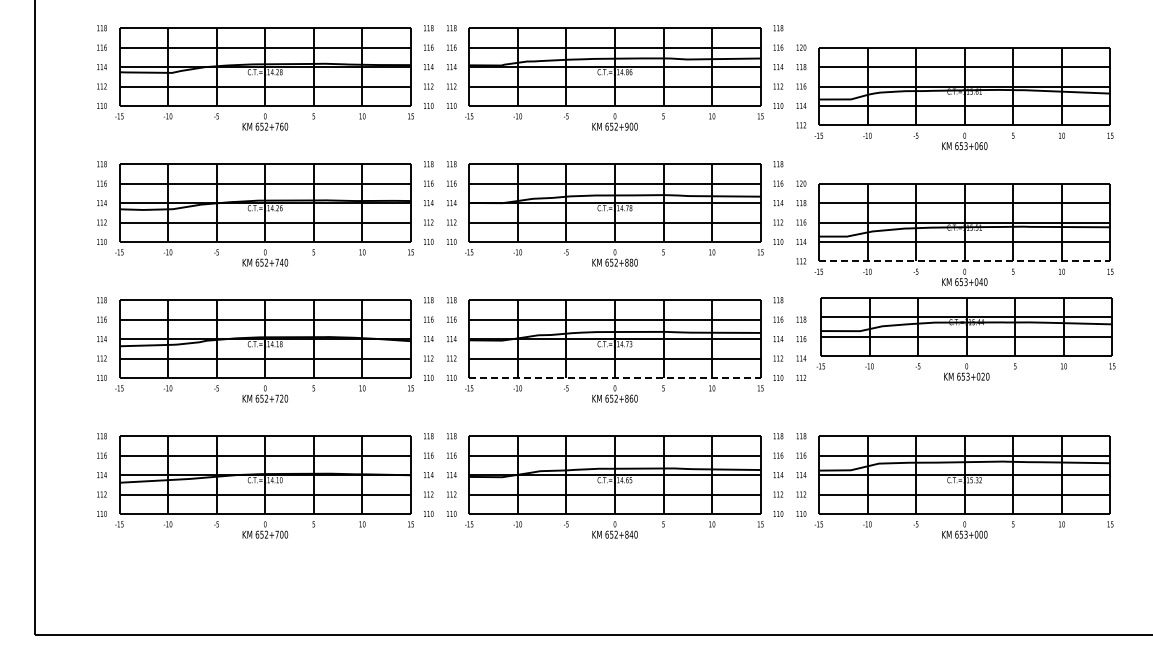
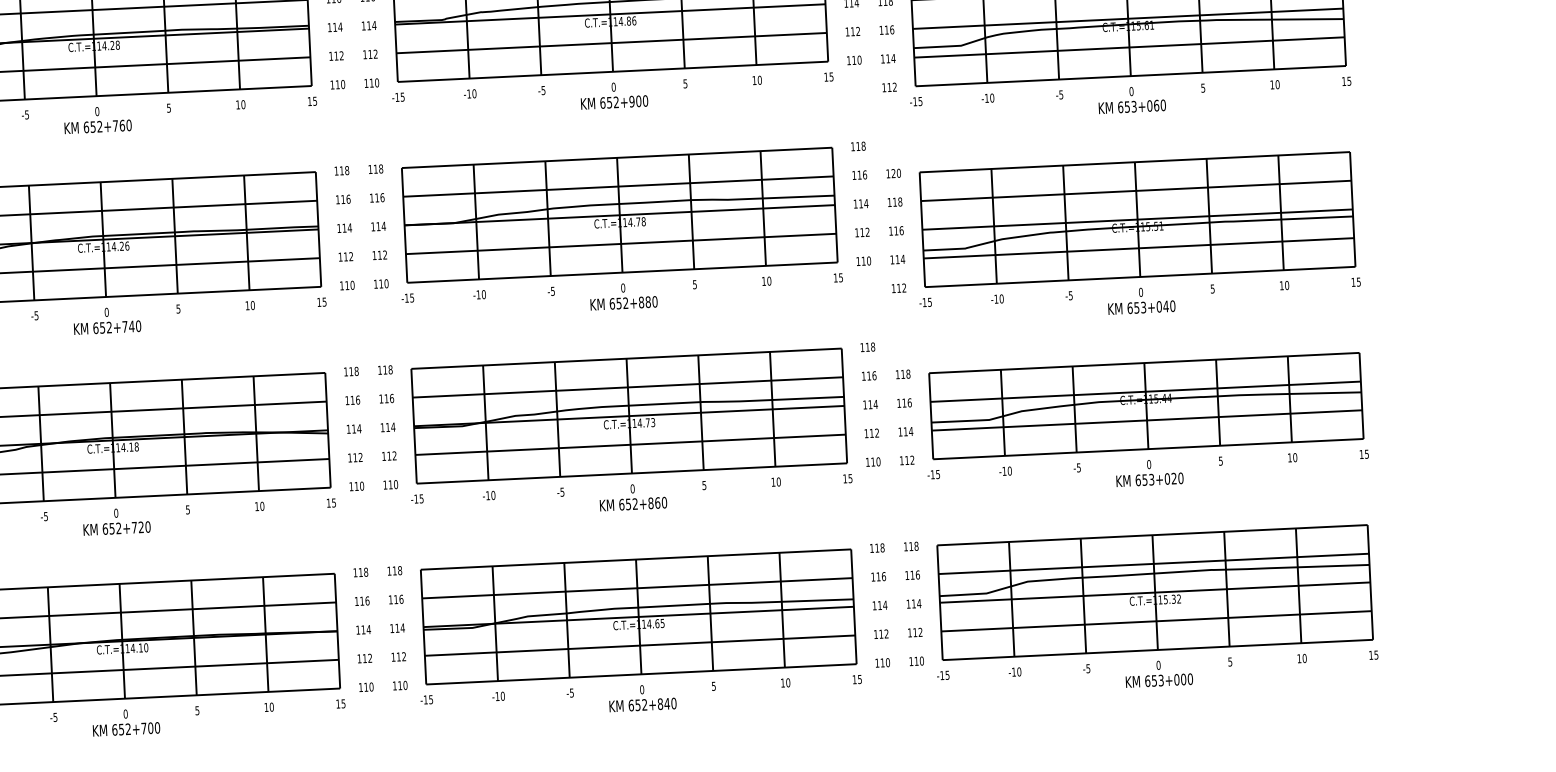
line: (964, 261) -> (1139, 277), dashed -> solid
part: (965, 338) -> (1145, 423), moved
line: (615, 377) -> (632, 472), dashed -> solid

